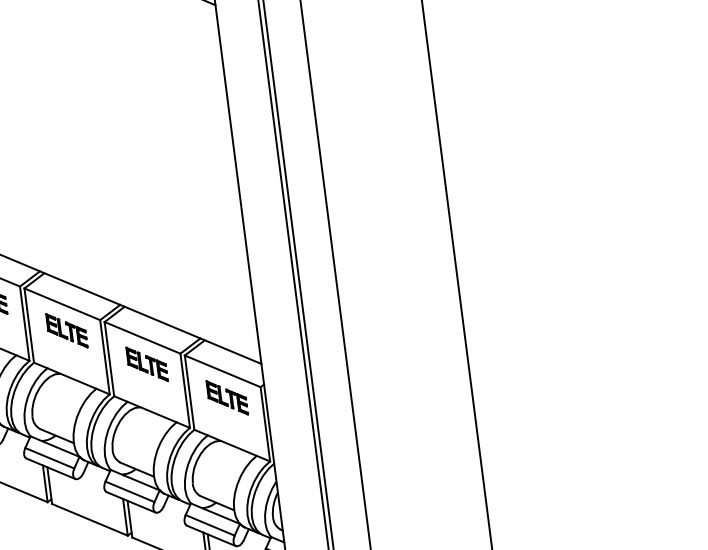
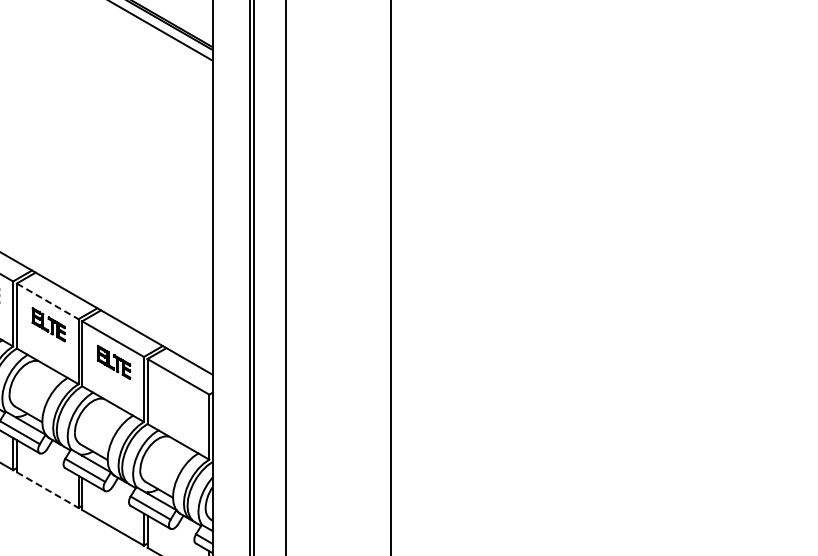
line: (62, 304) -> (47, 301), solid -> dashed
part: (227, 397) -> (179, 399), removed
line: (89, 520) -> (47, 490), solid -> dashed

